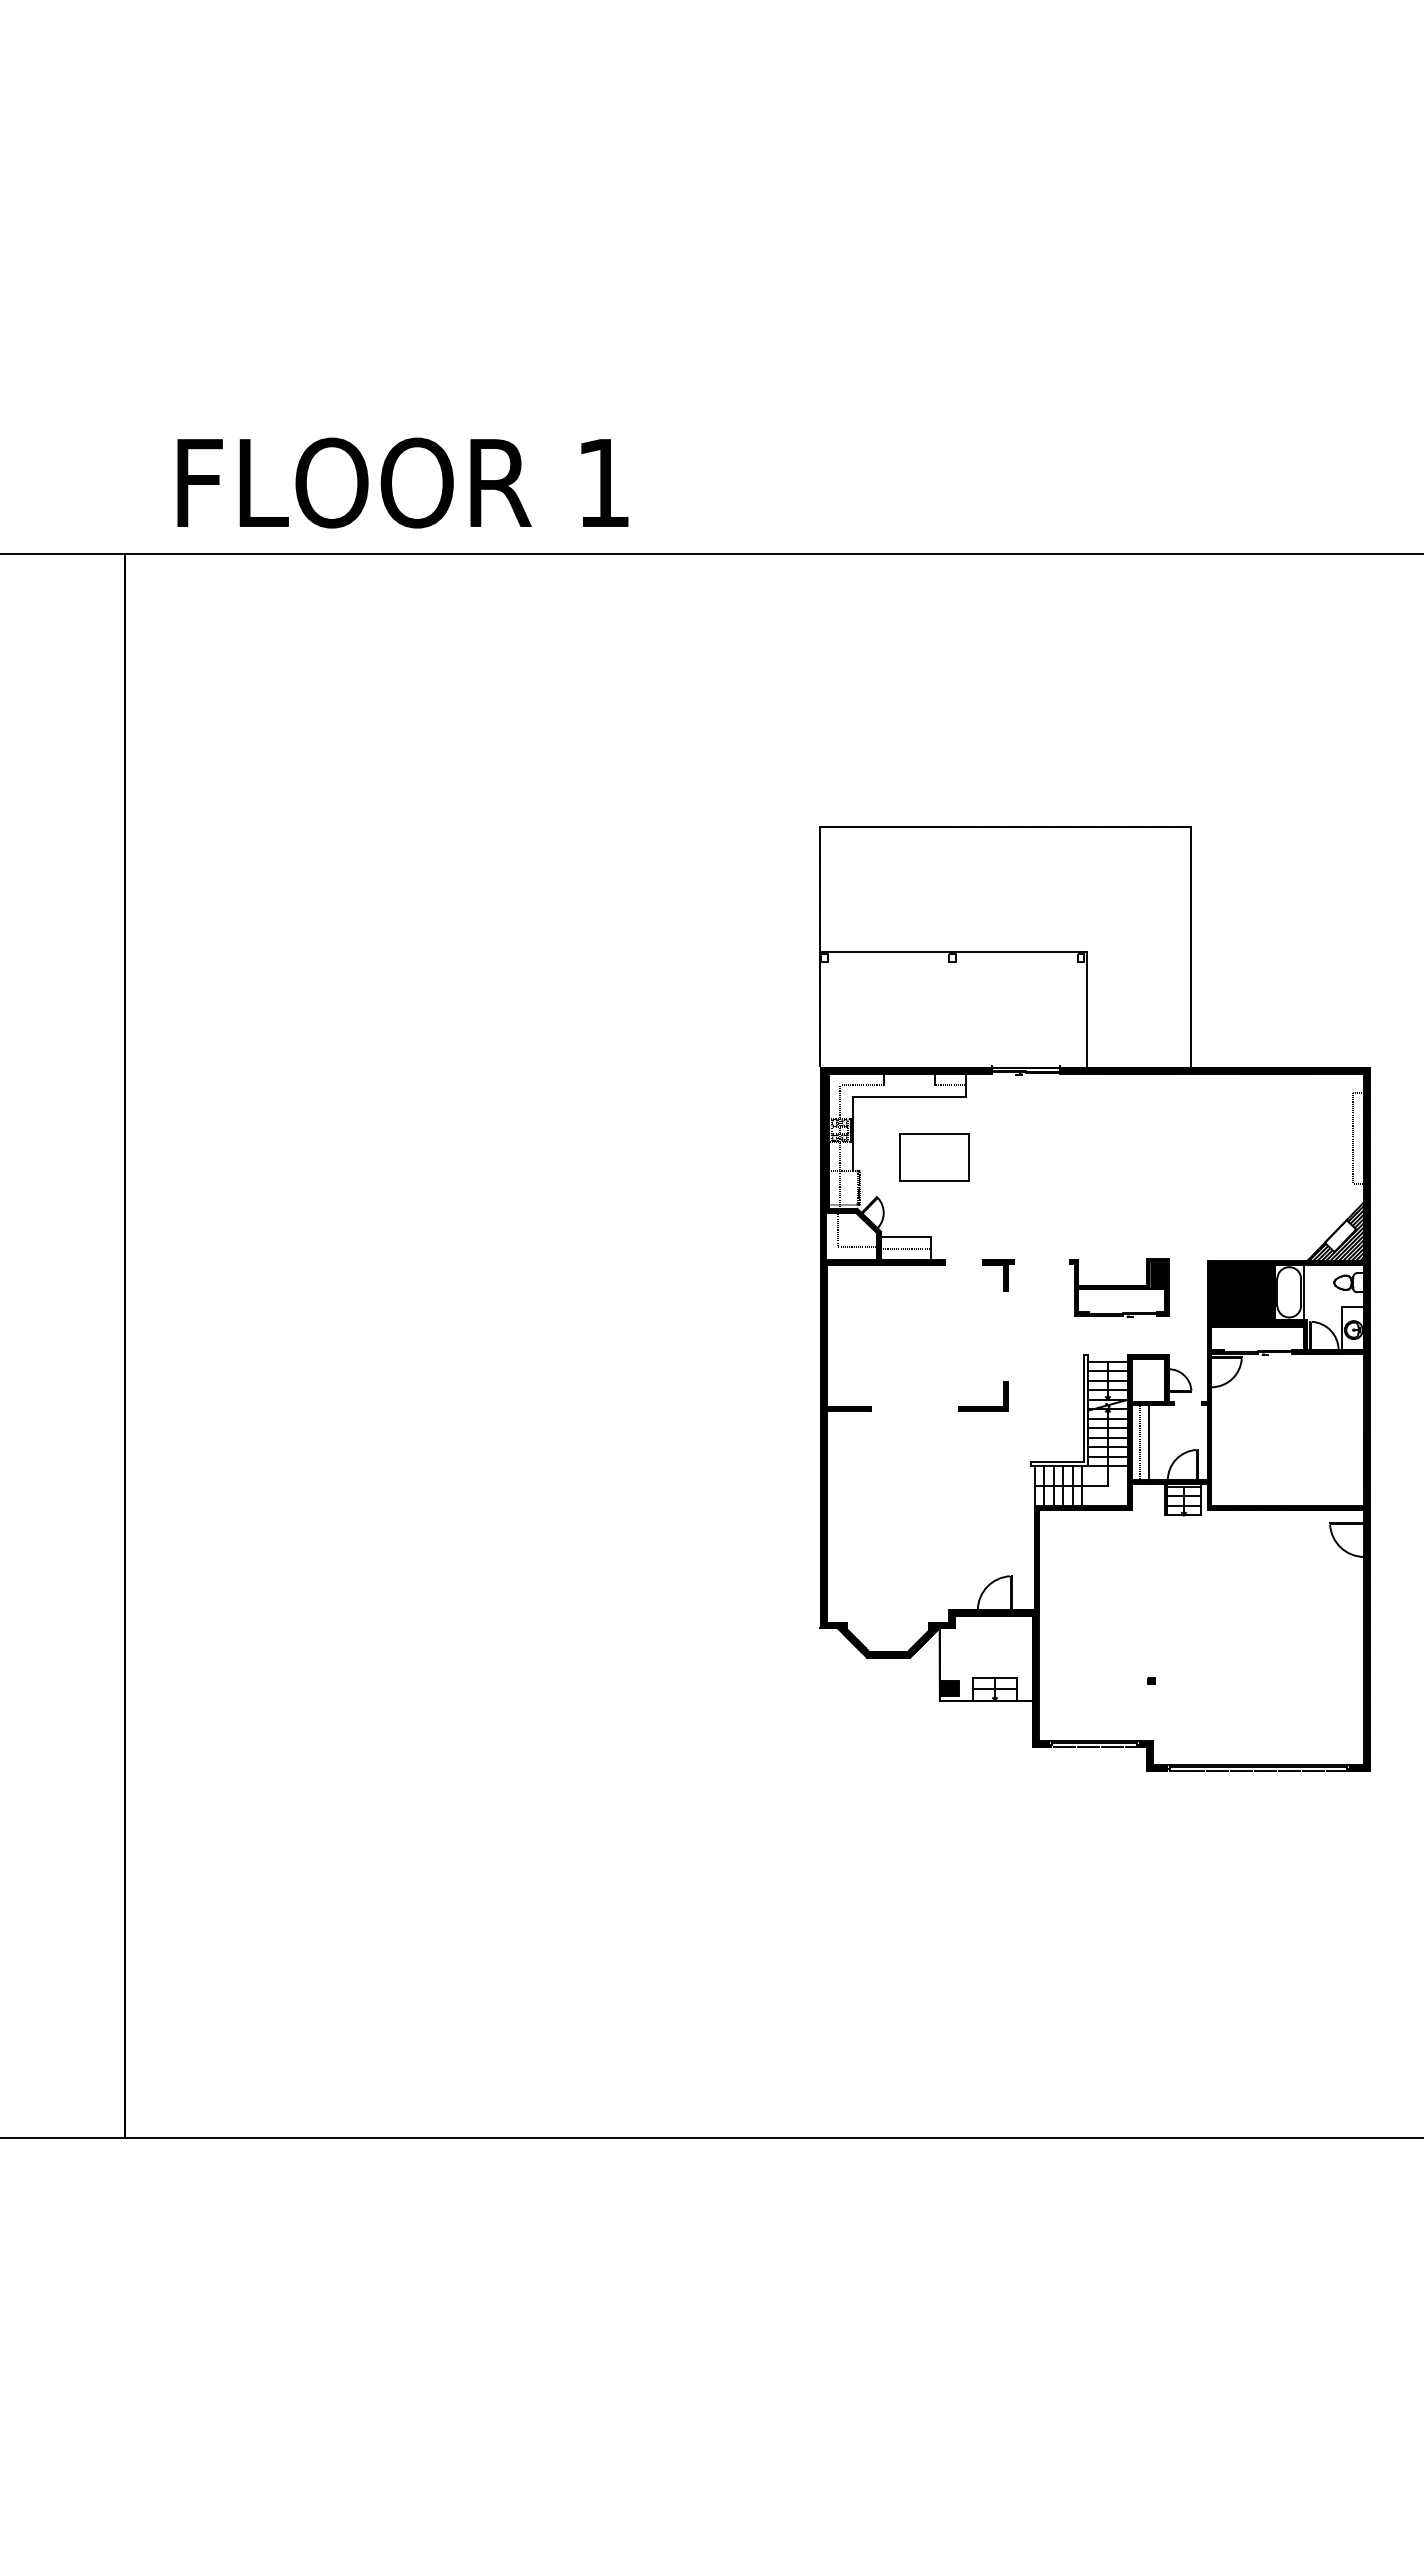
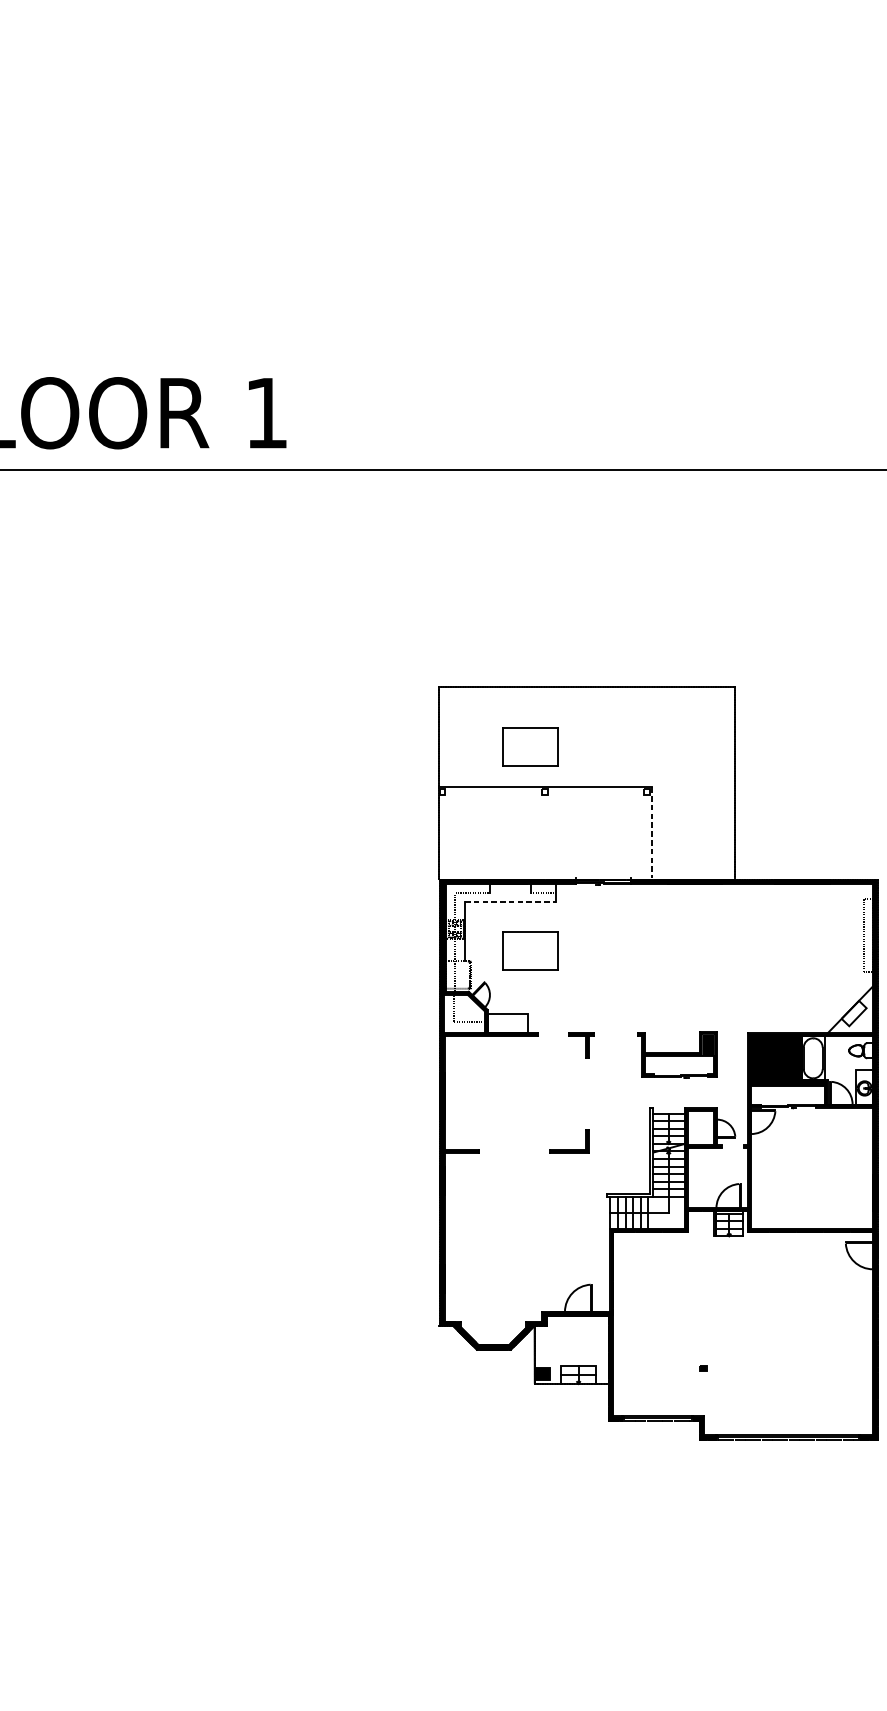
part: (934, 901) -> (530, 746), added
line: (1087, 1009) -> (652, 832), solid -> dashed
line: (909, 1096) -> (510, 902), solid -> dashed
hatch: (1336, 1233) -> (850, 1011), removed
line: (905, 1248) -> (507, 1023), removed
line: (1140, 1442) -> (694, 1178), removed
line: (1148, 1442) -> (701, 1178), removed

